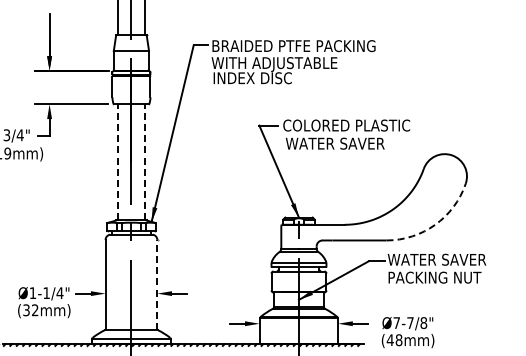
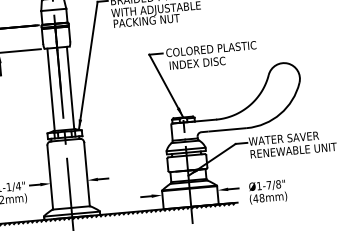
text: (260, 78) -> (147, 21), INDEX DISC -> PACKING NUT
text: (334, 143) -> (203, 62), WATER SAVER -> INDEX DISC
line: (117, 161) -> (50, 89), dashed -> solid
line: (145, 161) -> (70, 87), dashed -> solid
arc: (435, 224) -> (280, 113), dashed -> solid
text: (450, 277) -> (294, 150), PACKING NUT -> RENEWABLE UNIT
line: (157, 284) -> (87, 173), dashed -> solid
text: (396, 322) -> (259, 185), Ø7-7/8" -> Ø1-7/8"

